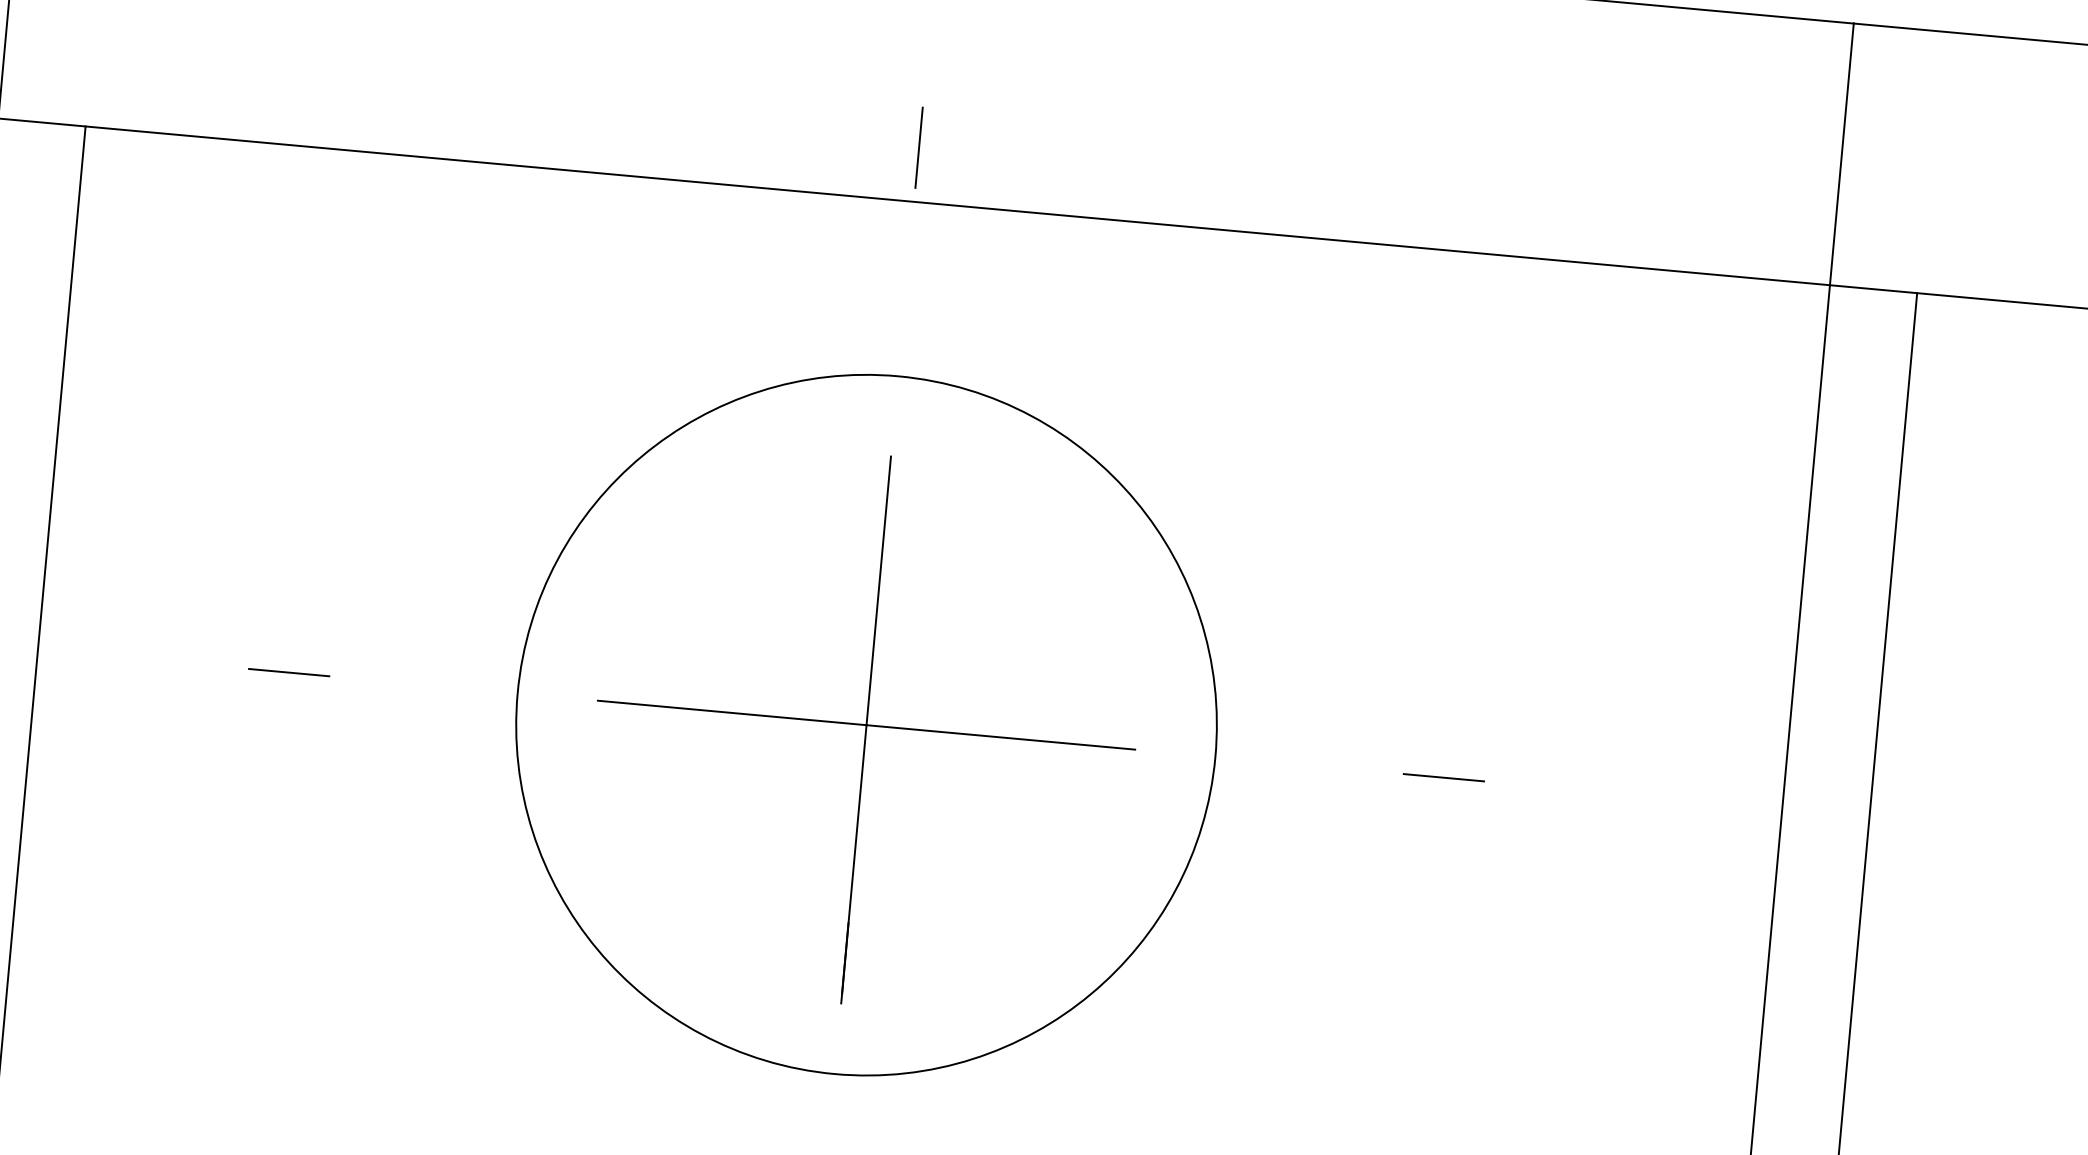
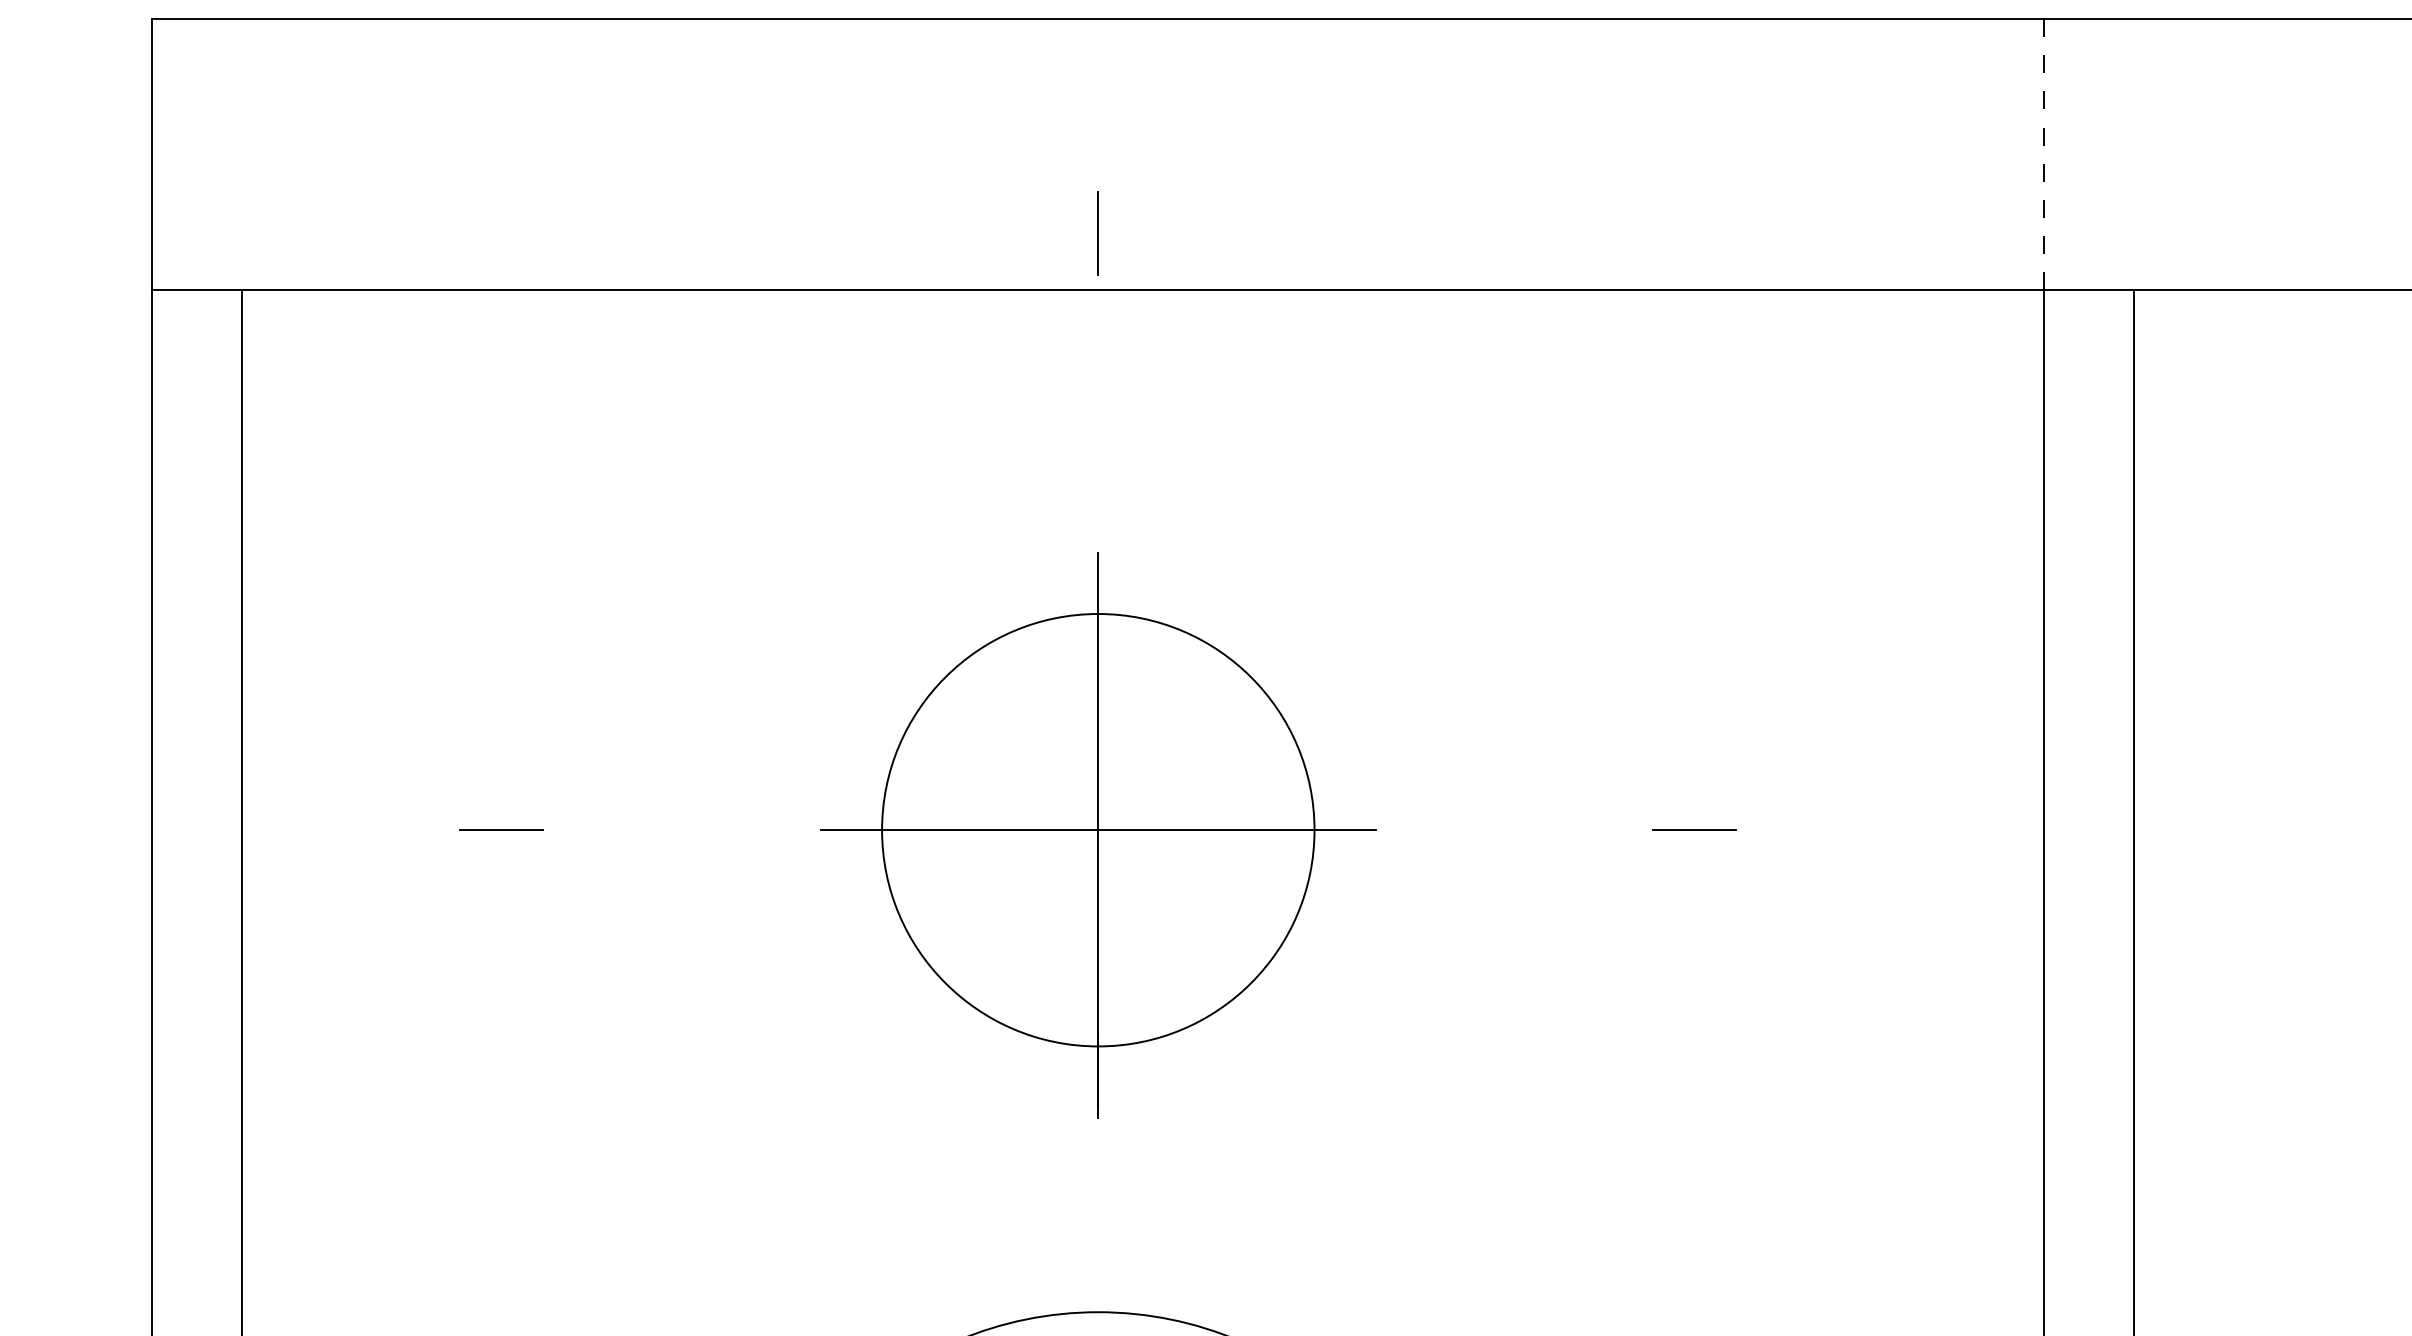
line: (1842, 155) -> (2044, 155), solid -> dashed
circle: (865, 724) -> (1097, 829), size x0.6

